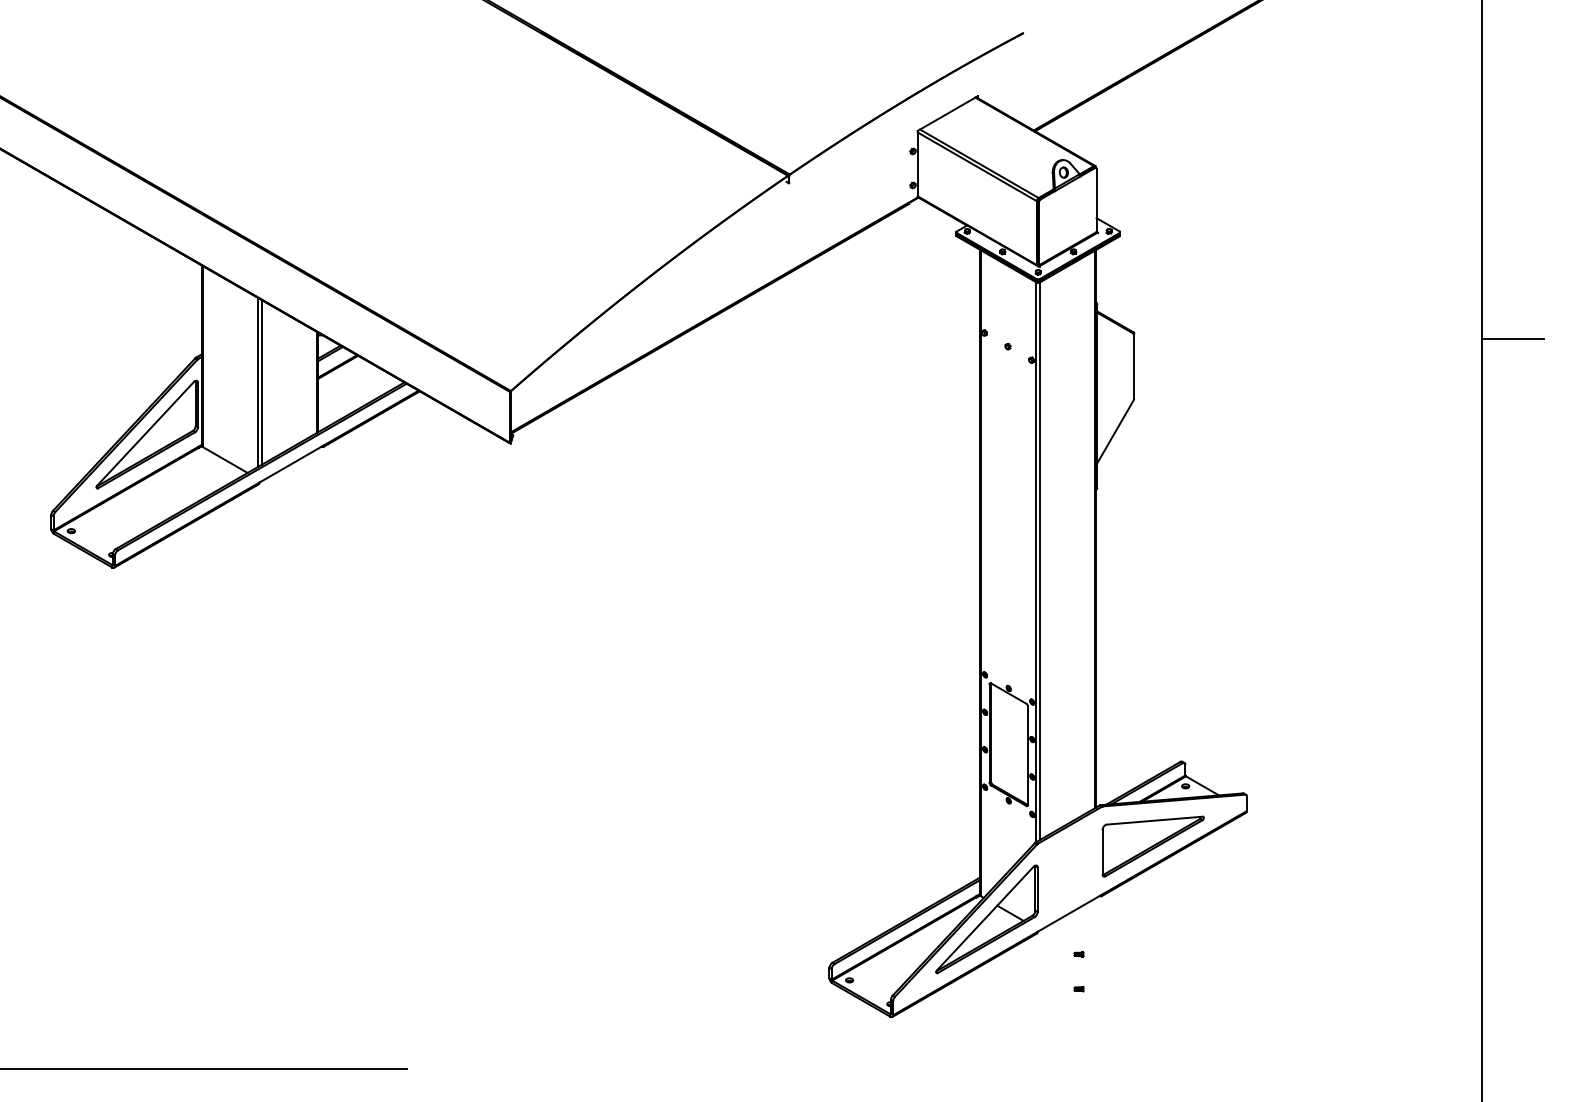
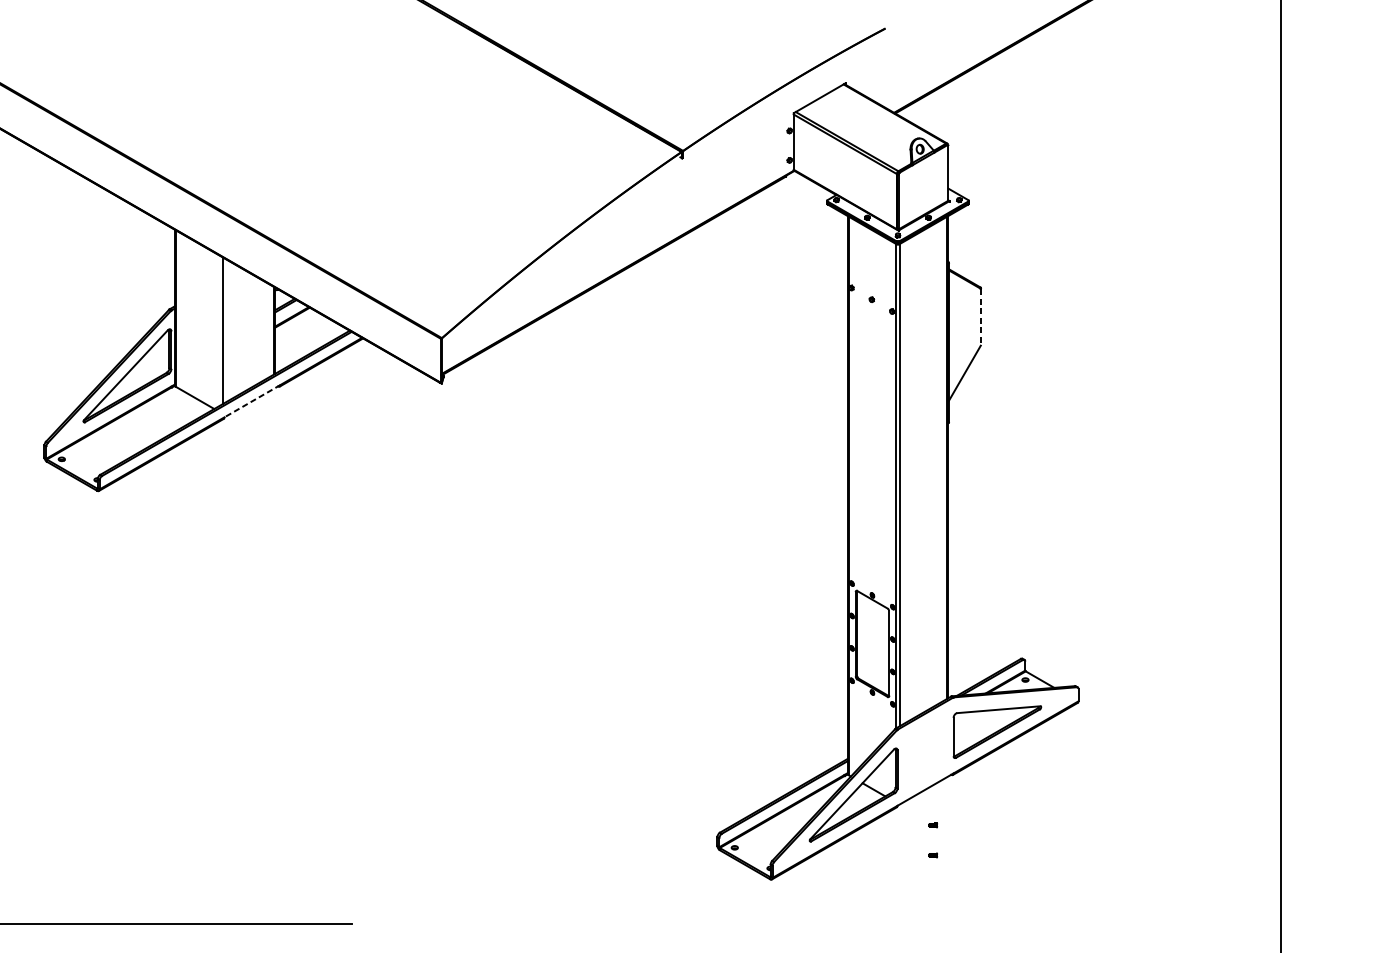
line: (1512, 338) -> (1308, 292), removed
line: (1134, 367) -> (981, 317), solid -> dashed
line: (261, 382) -> (226, 330), removed
line: (291, 464) -> (252, 401), solid -> dashed

